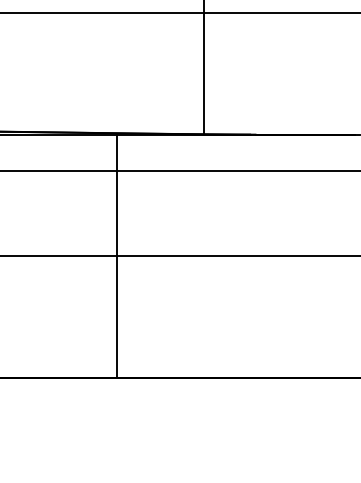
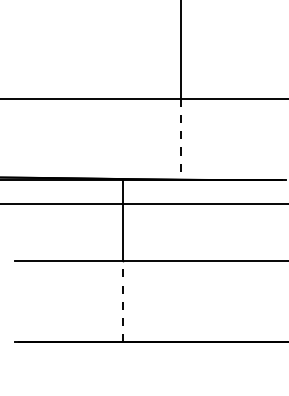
line: (203, 73) -> (181, 139), solid -> dashed
line: (116, 316) -> (123, 301), solid -> dashed

